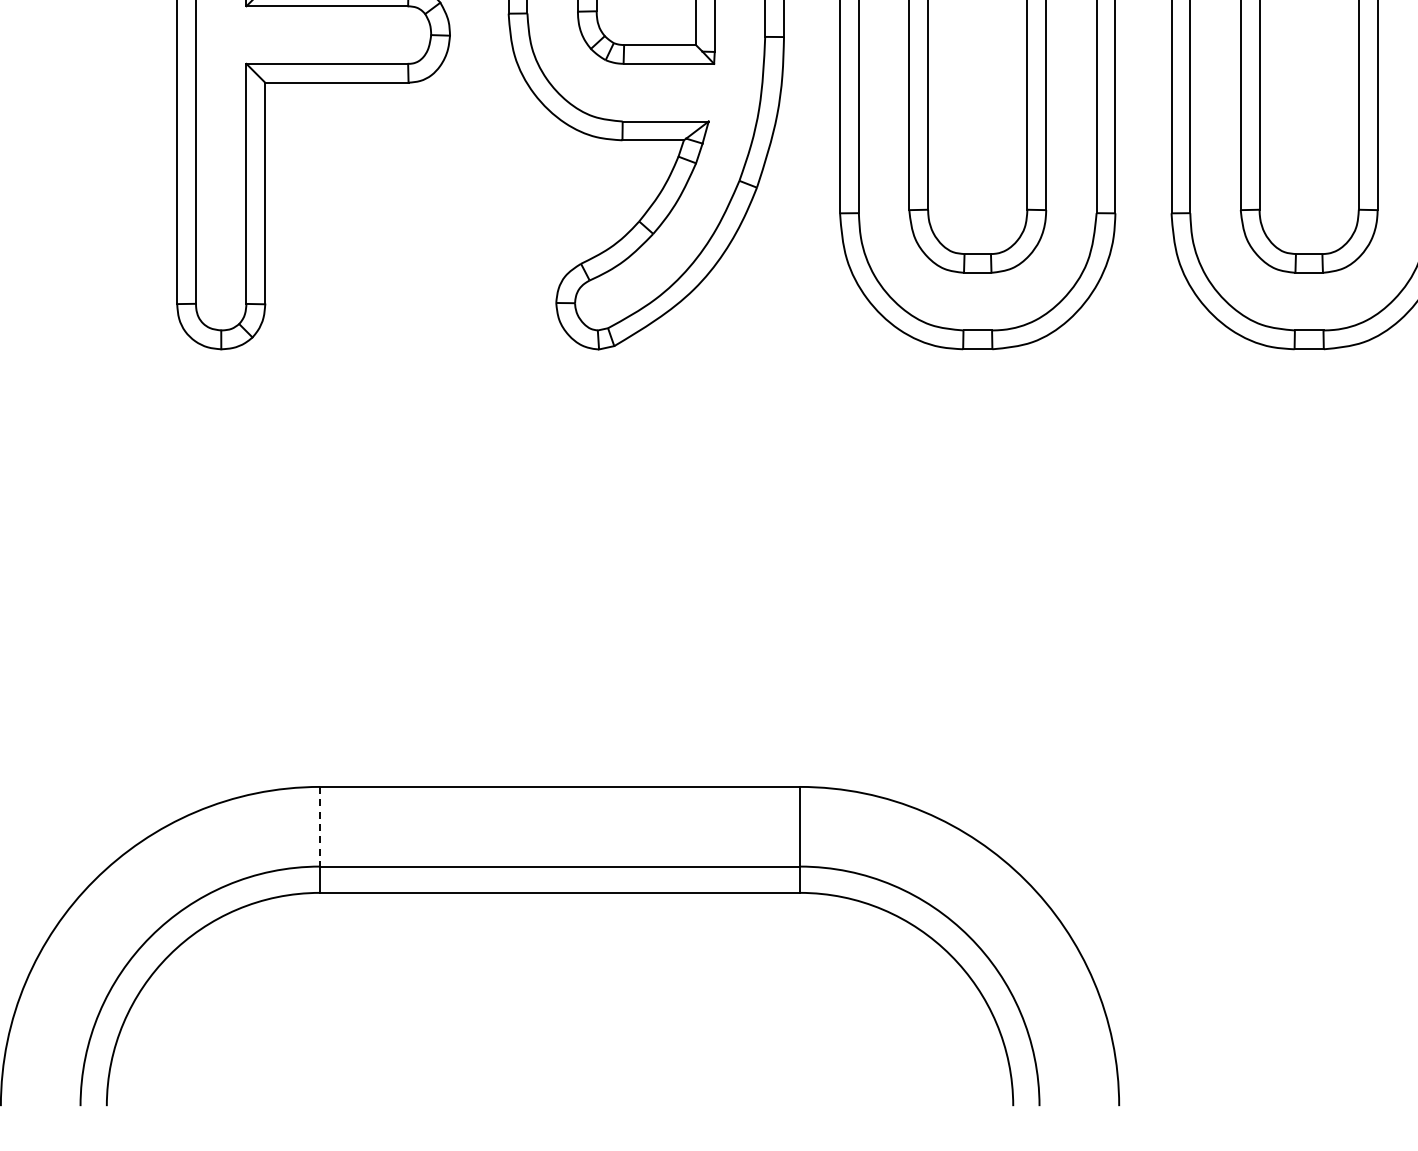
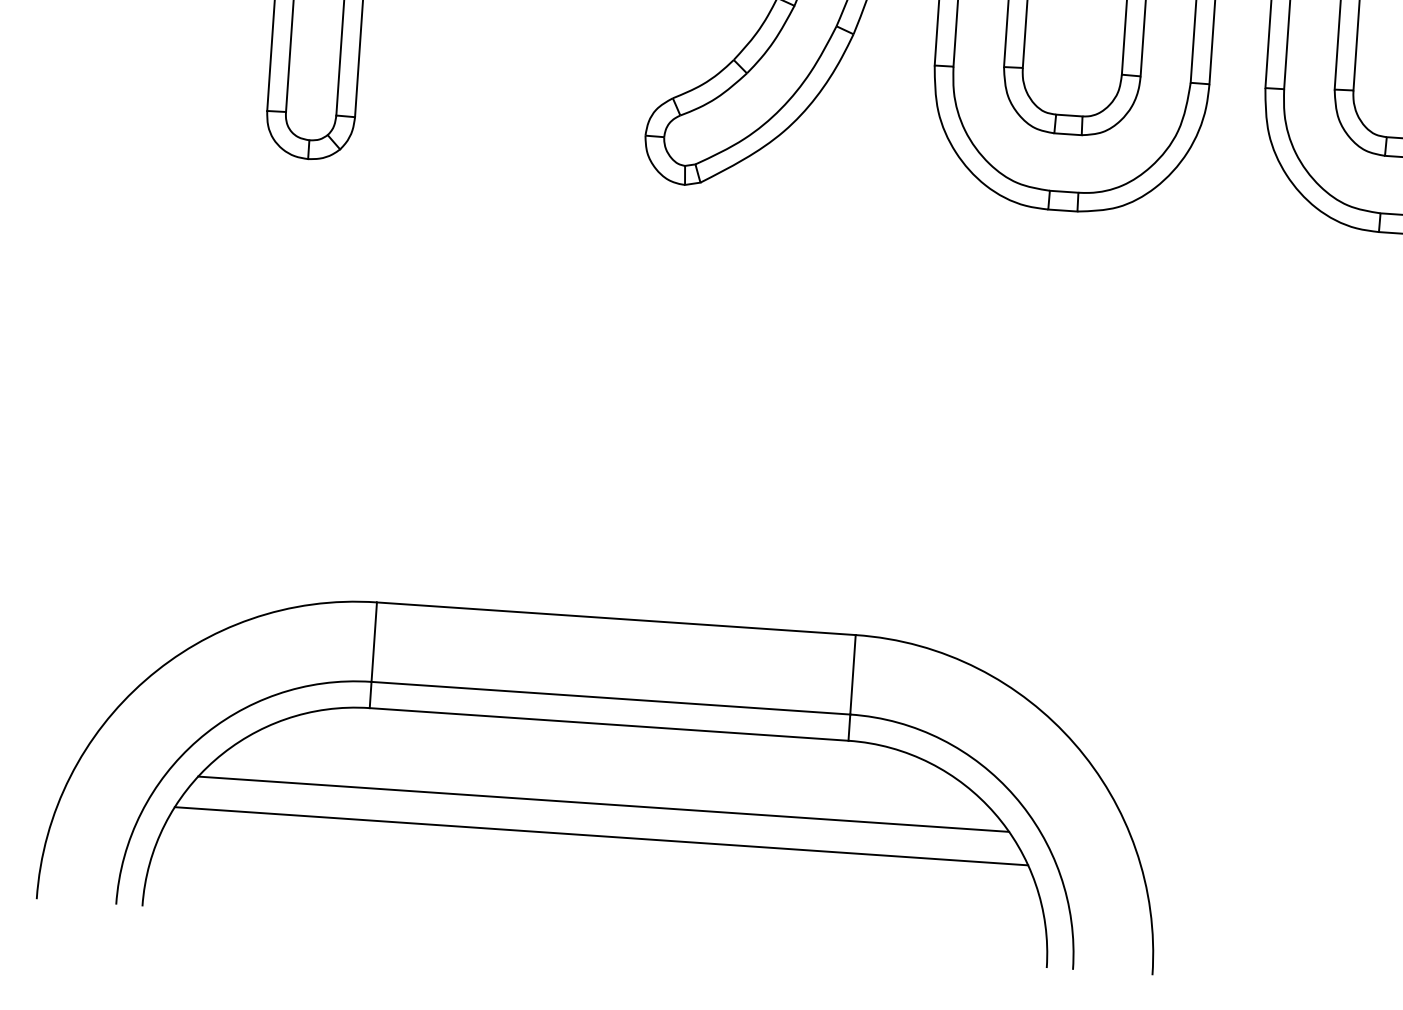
line: (320, 826) -> (374, 641), dashed -> solid
line: (559, 972) -> (603, 803), added
line: (559, 1004) -> (600, 835), added

